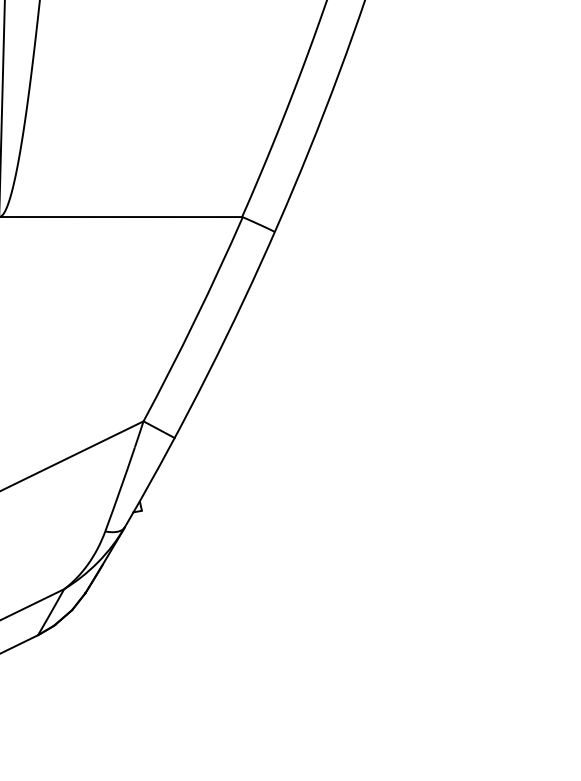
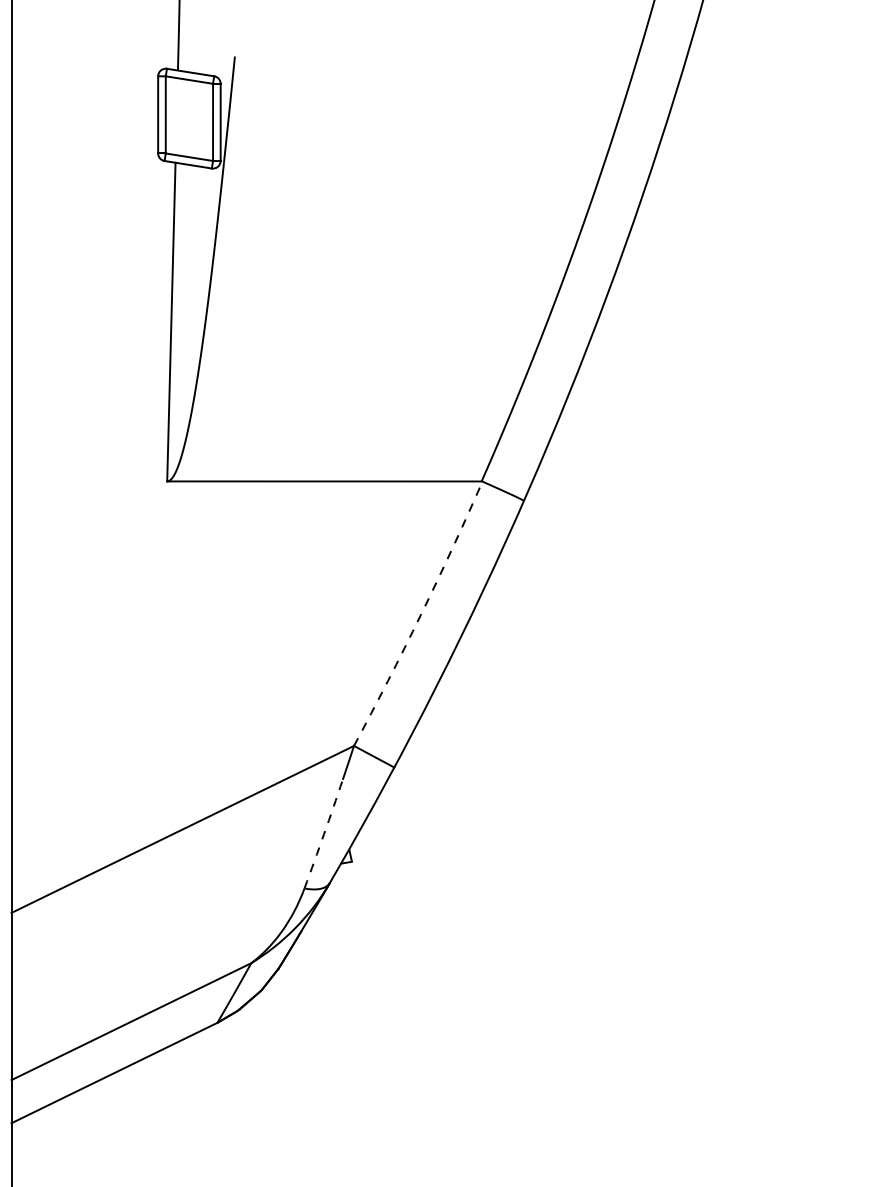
arc: (194, 320) -> (420, 615), solid -> dashed
arc: (120, 489) -> (324, 834), solid -> dashed

